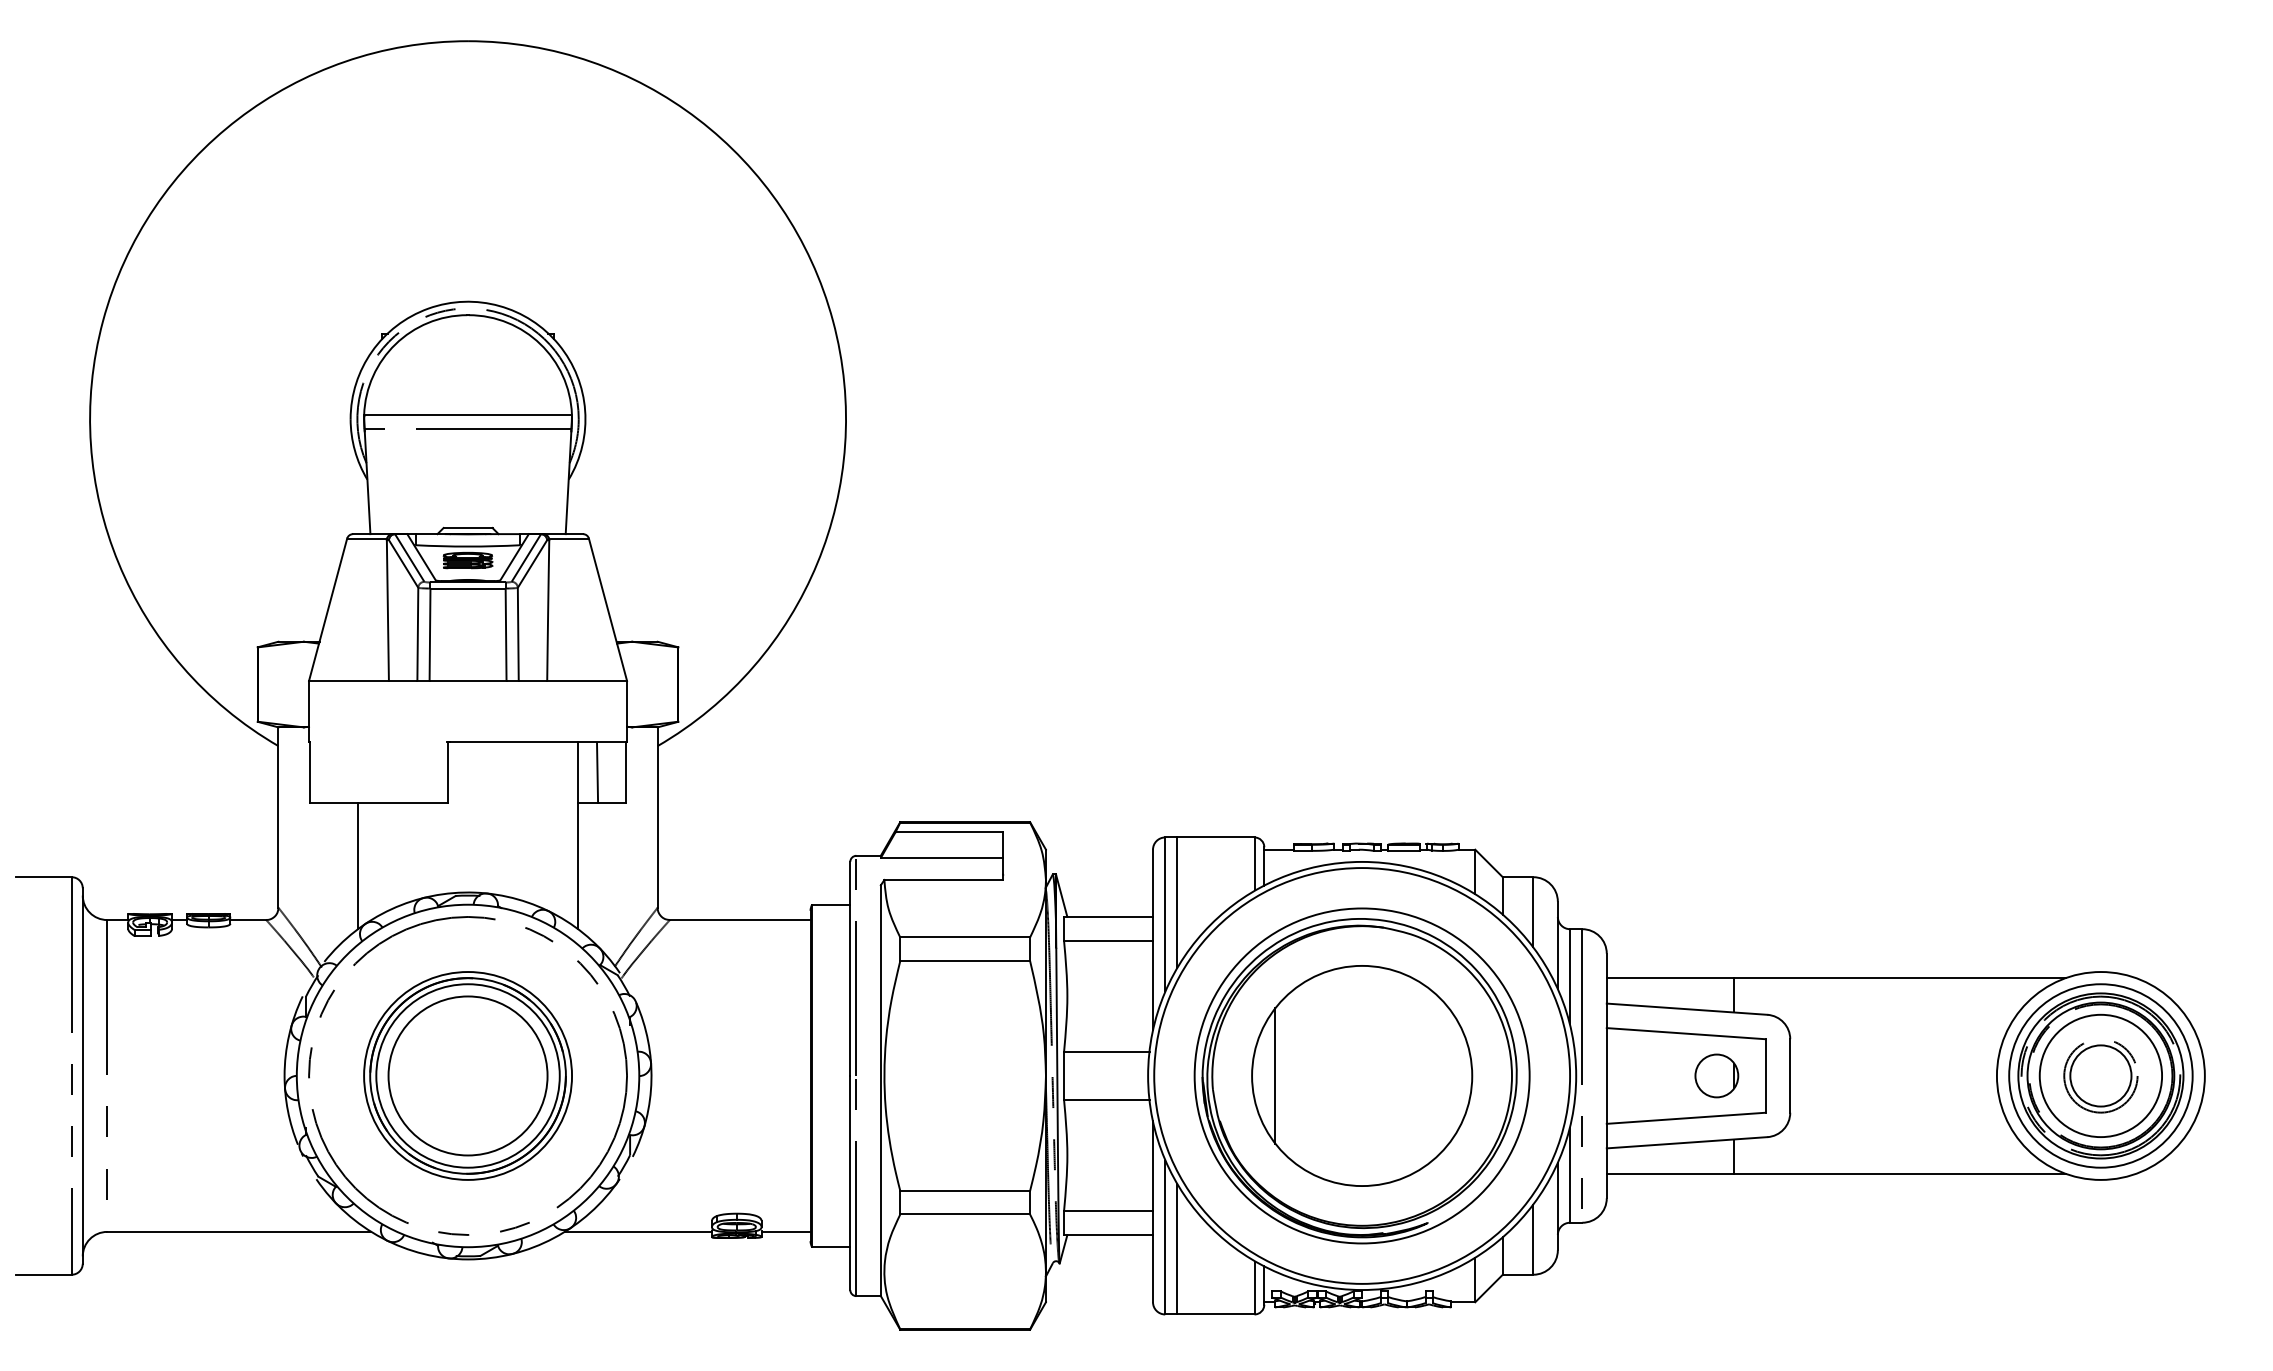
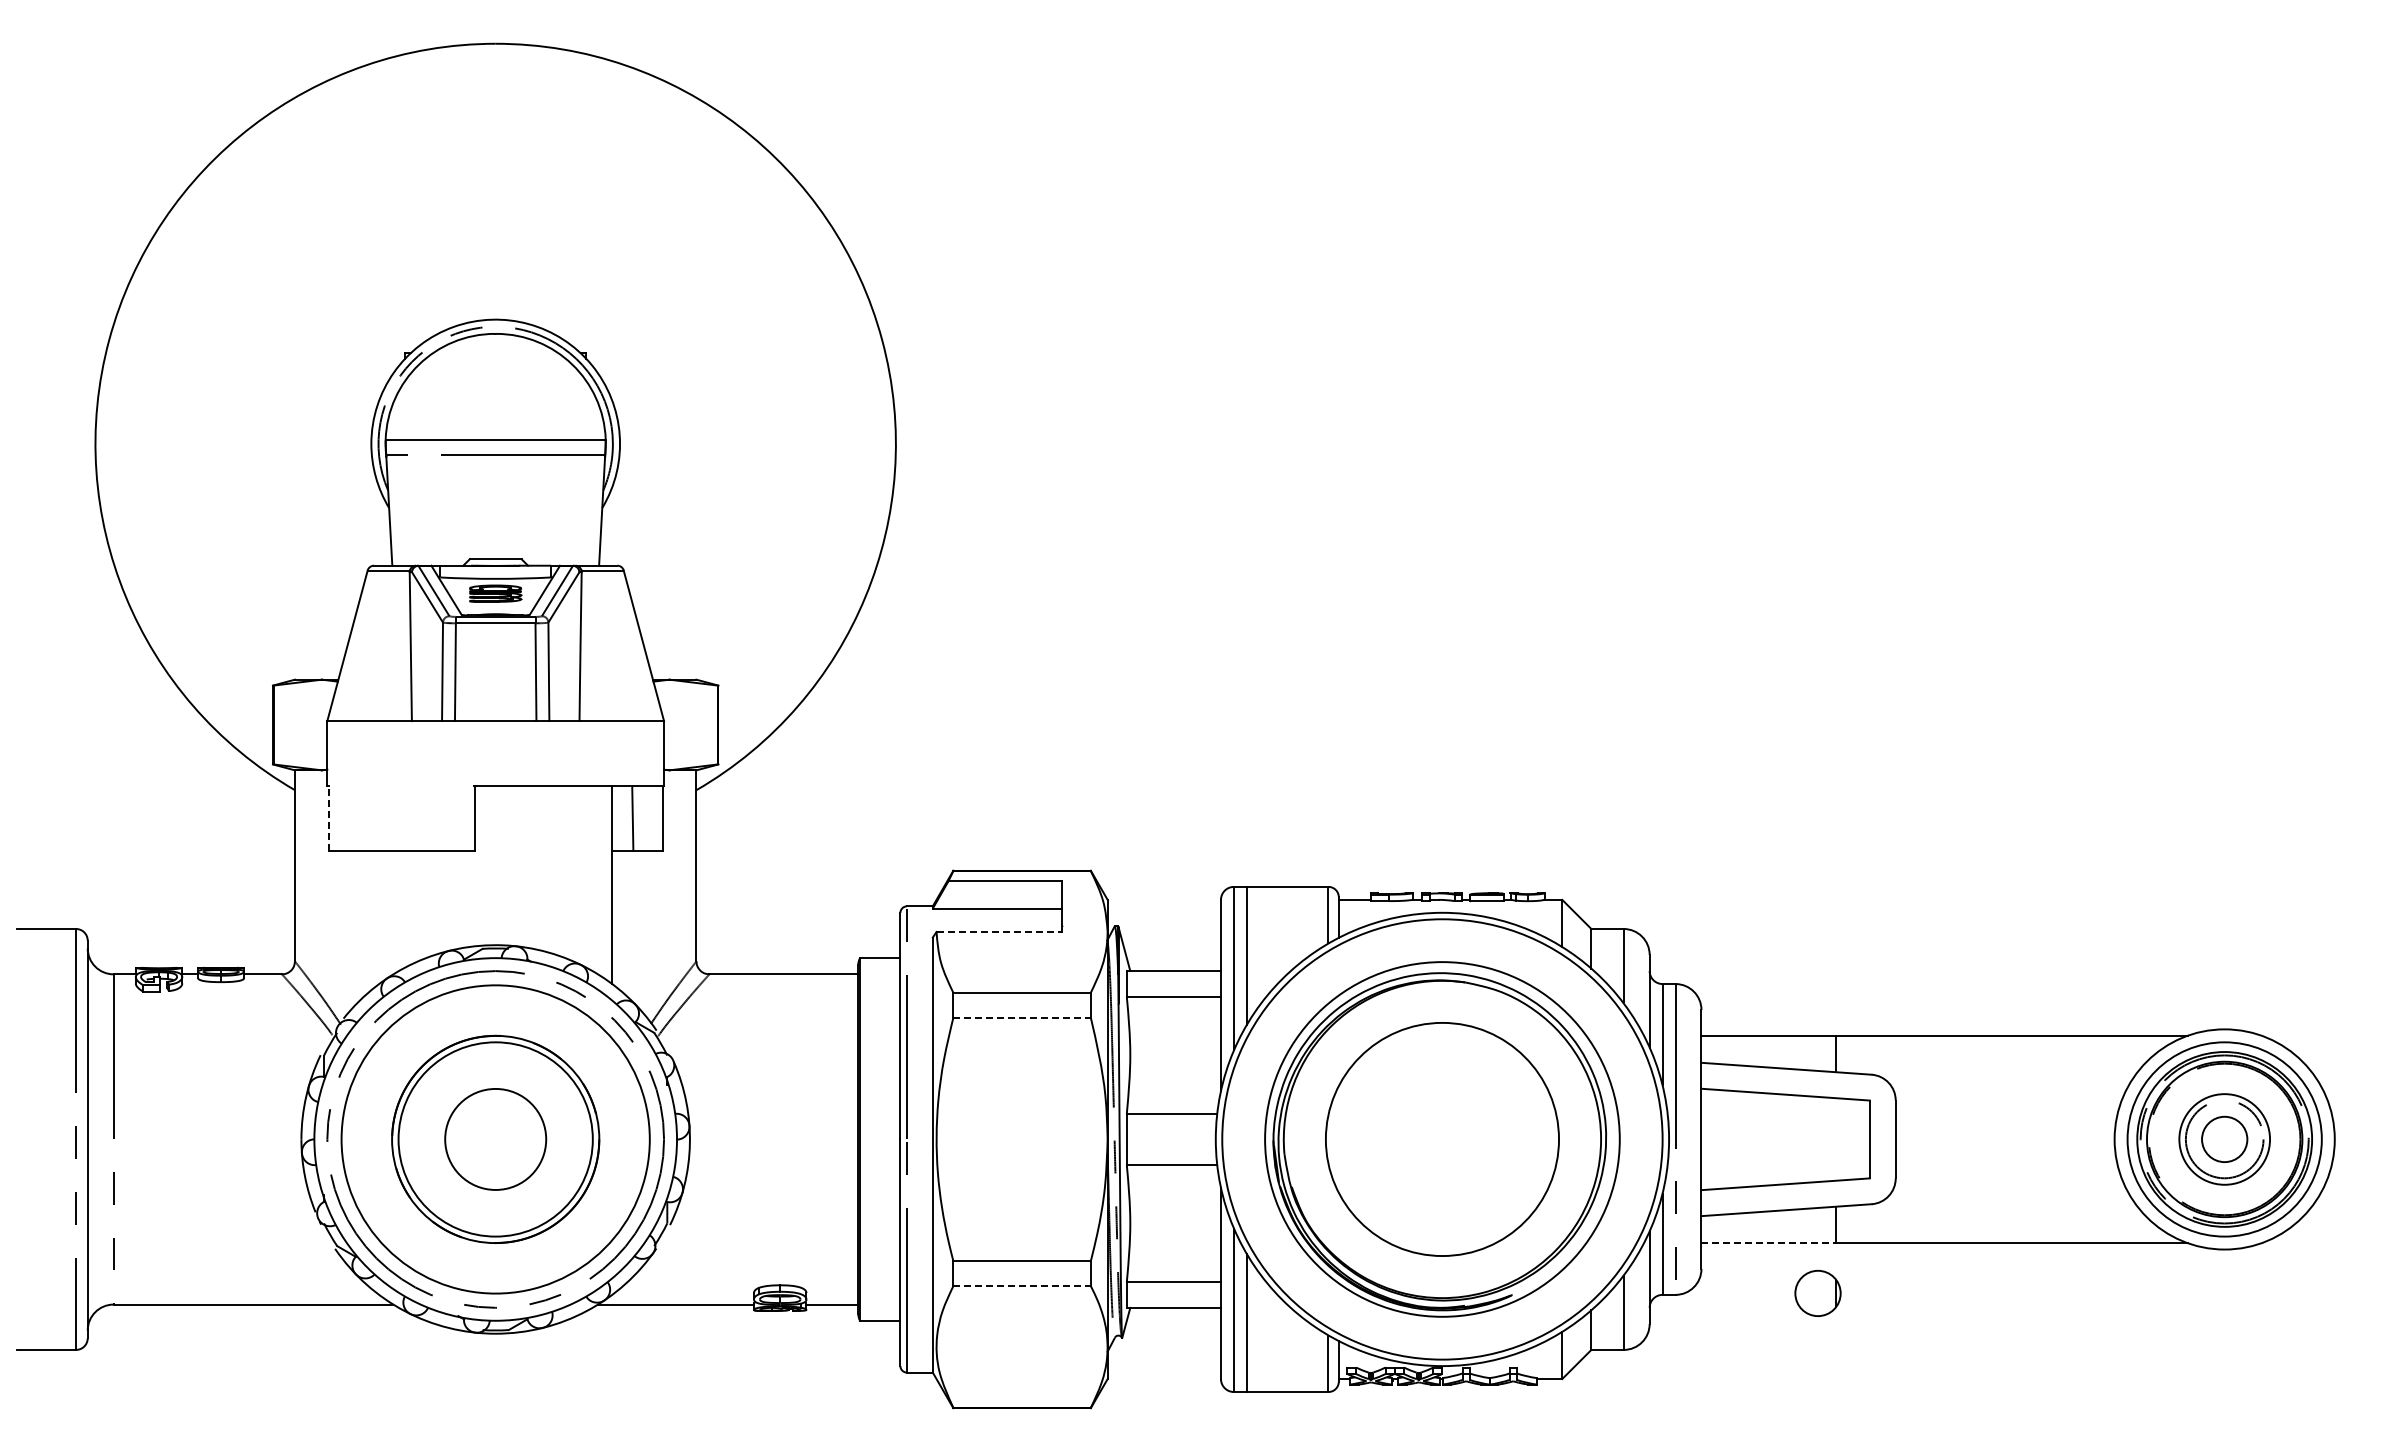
line: (310, 771) -> (328, 817), solid -> dashed
line: (358, 866) -> (379, 917), removed
line: (943, 879) -> (999, 931), solid -> dashed
line: (965, 960) -> (1022, 1017), solid -> dashed
part: (1716, 1075) -> (1817, 1292), moved
circle: (467, 1076) -> (495, 1139), size x0.6
circle: (467, 1076) -> (495, 1139), size x1.4
line: (1275, 1076) -> (1350, 1139), removed
circle: (2100, 1076) -> (2224, 1139), size x0.7
circle: (2100, 1076) -> (2224, 1139), size x0.7
line: (1671, 1174) -> (1769, 1243), solid -> dashed
line: (965, 1214) -> (1022, 1286), solid -> dashed

